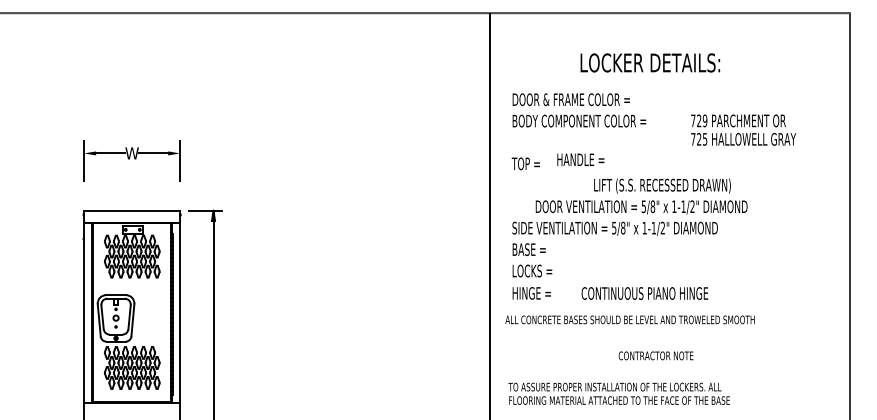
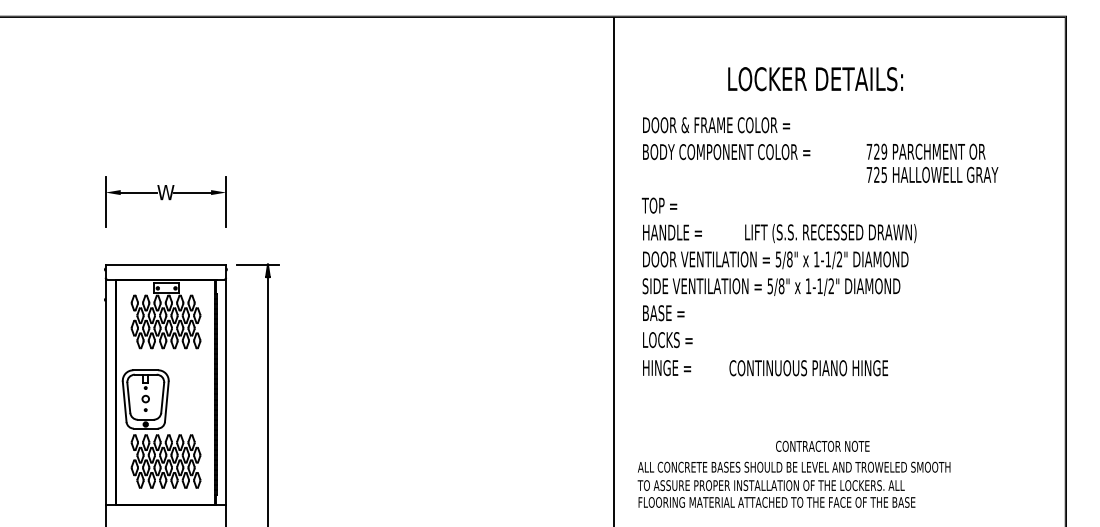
text: (580, 159) -> (672, 232), moved
text: (641, 207) -> (775, 260), moved
text: (630, 319) -> (794, 466), moved

